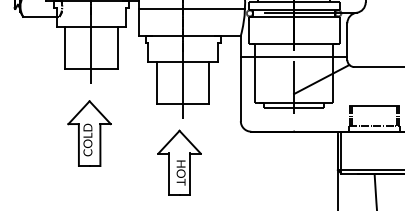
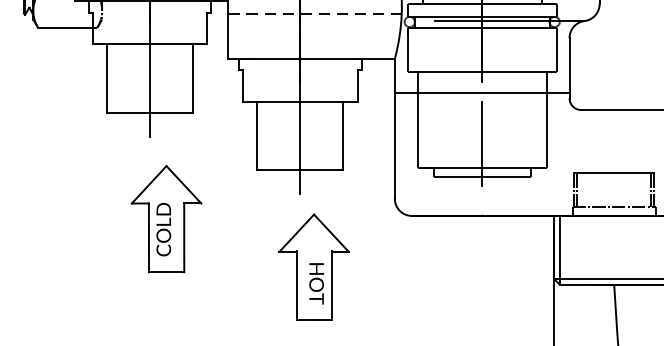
line: (192, 8) -> (315, 13), solid -> dashed
line: (321, 79) -> (527, 130), removed
part: (89, 133) -> (166, 218), moved
part: (179, 162) -> (313, 266), moved

